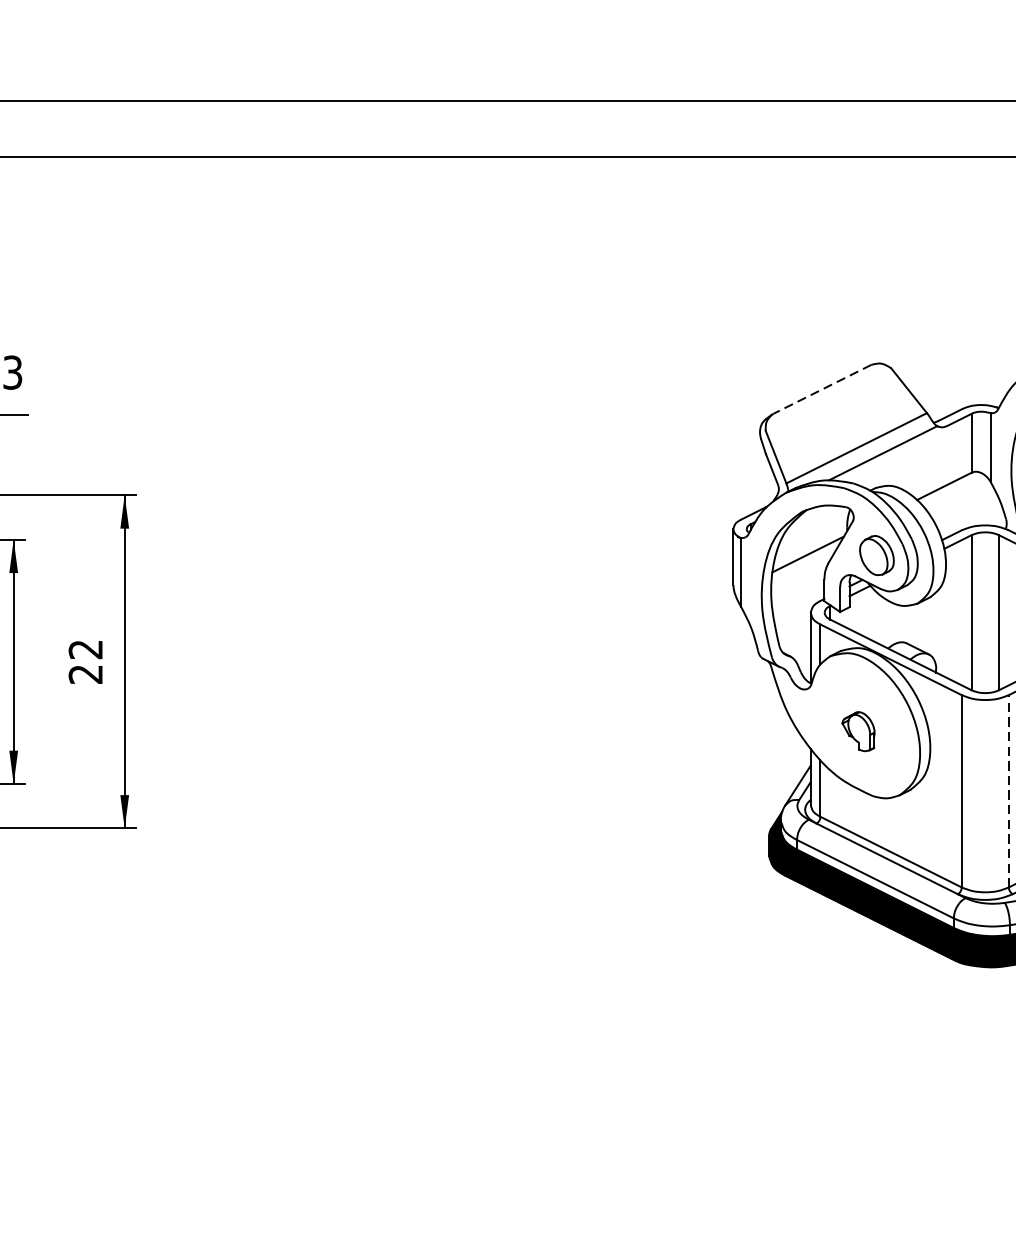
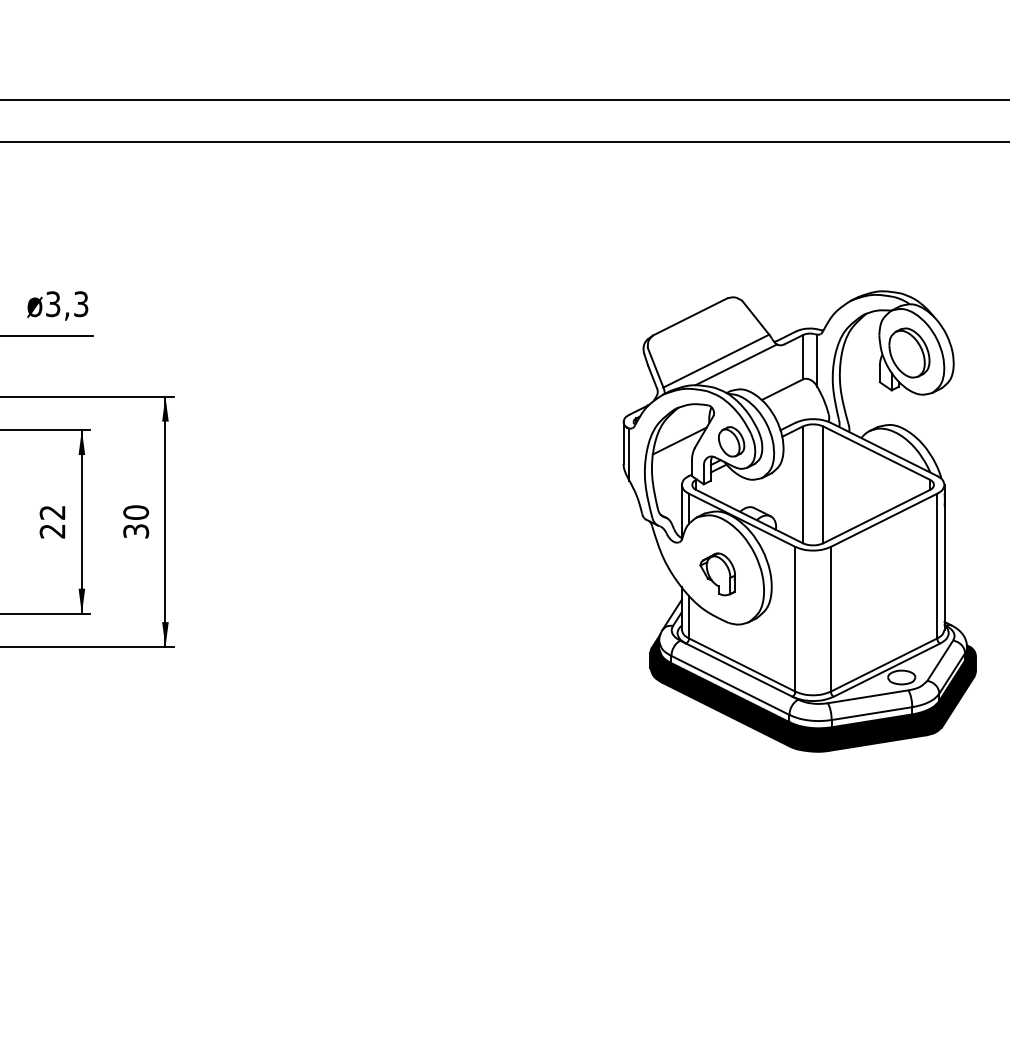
line: (822, 388) -> (690, 316), dashed -> solid
text: (86, 661) -> (136, 521), 22 -> 30
part: (858, 731) -> (717, 574), size x1.43
line: (1008, 790) -> (830, 618), dashed -> solid

